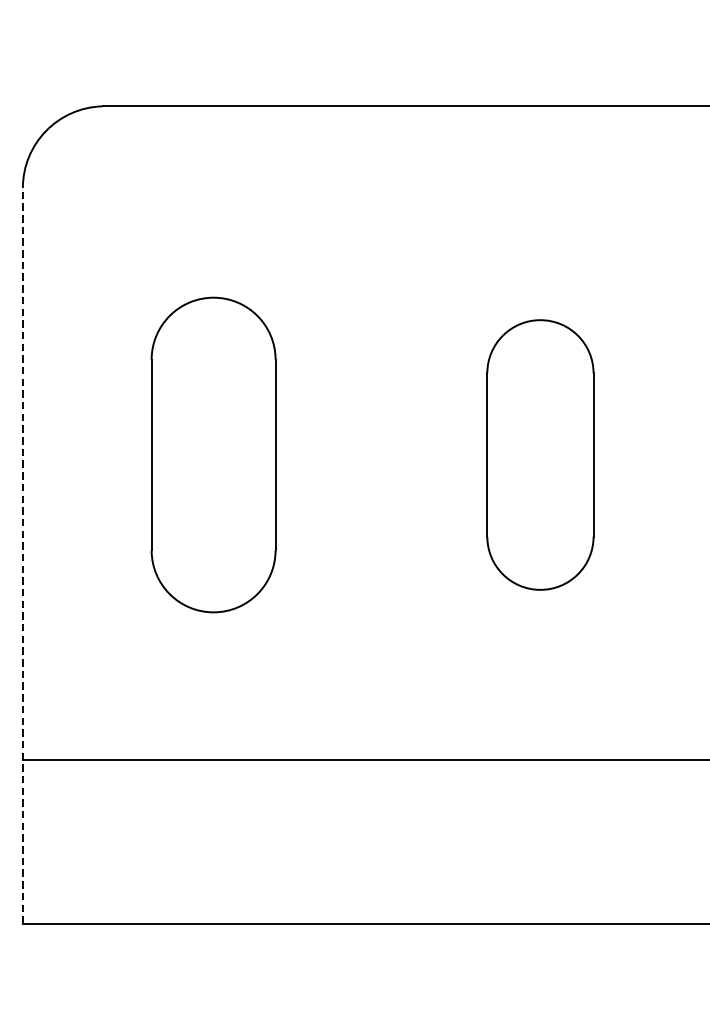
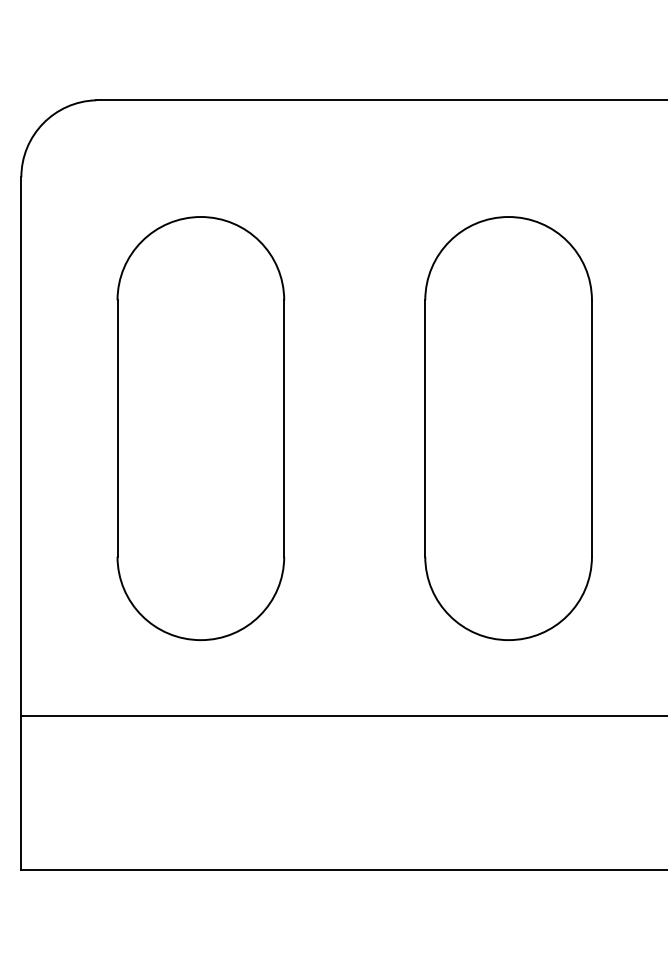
part: (213, 454) -> (200, 428), size x1.43
part: (540, 454) -> (508, 428), size x1.67
line: (23, 554) -> (21, 522), dashed -> solid

